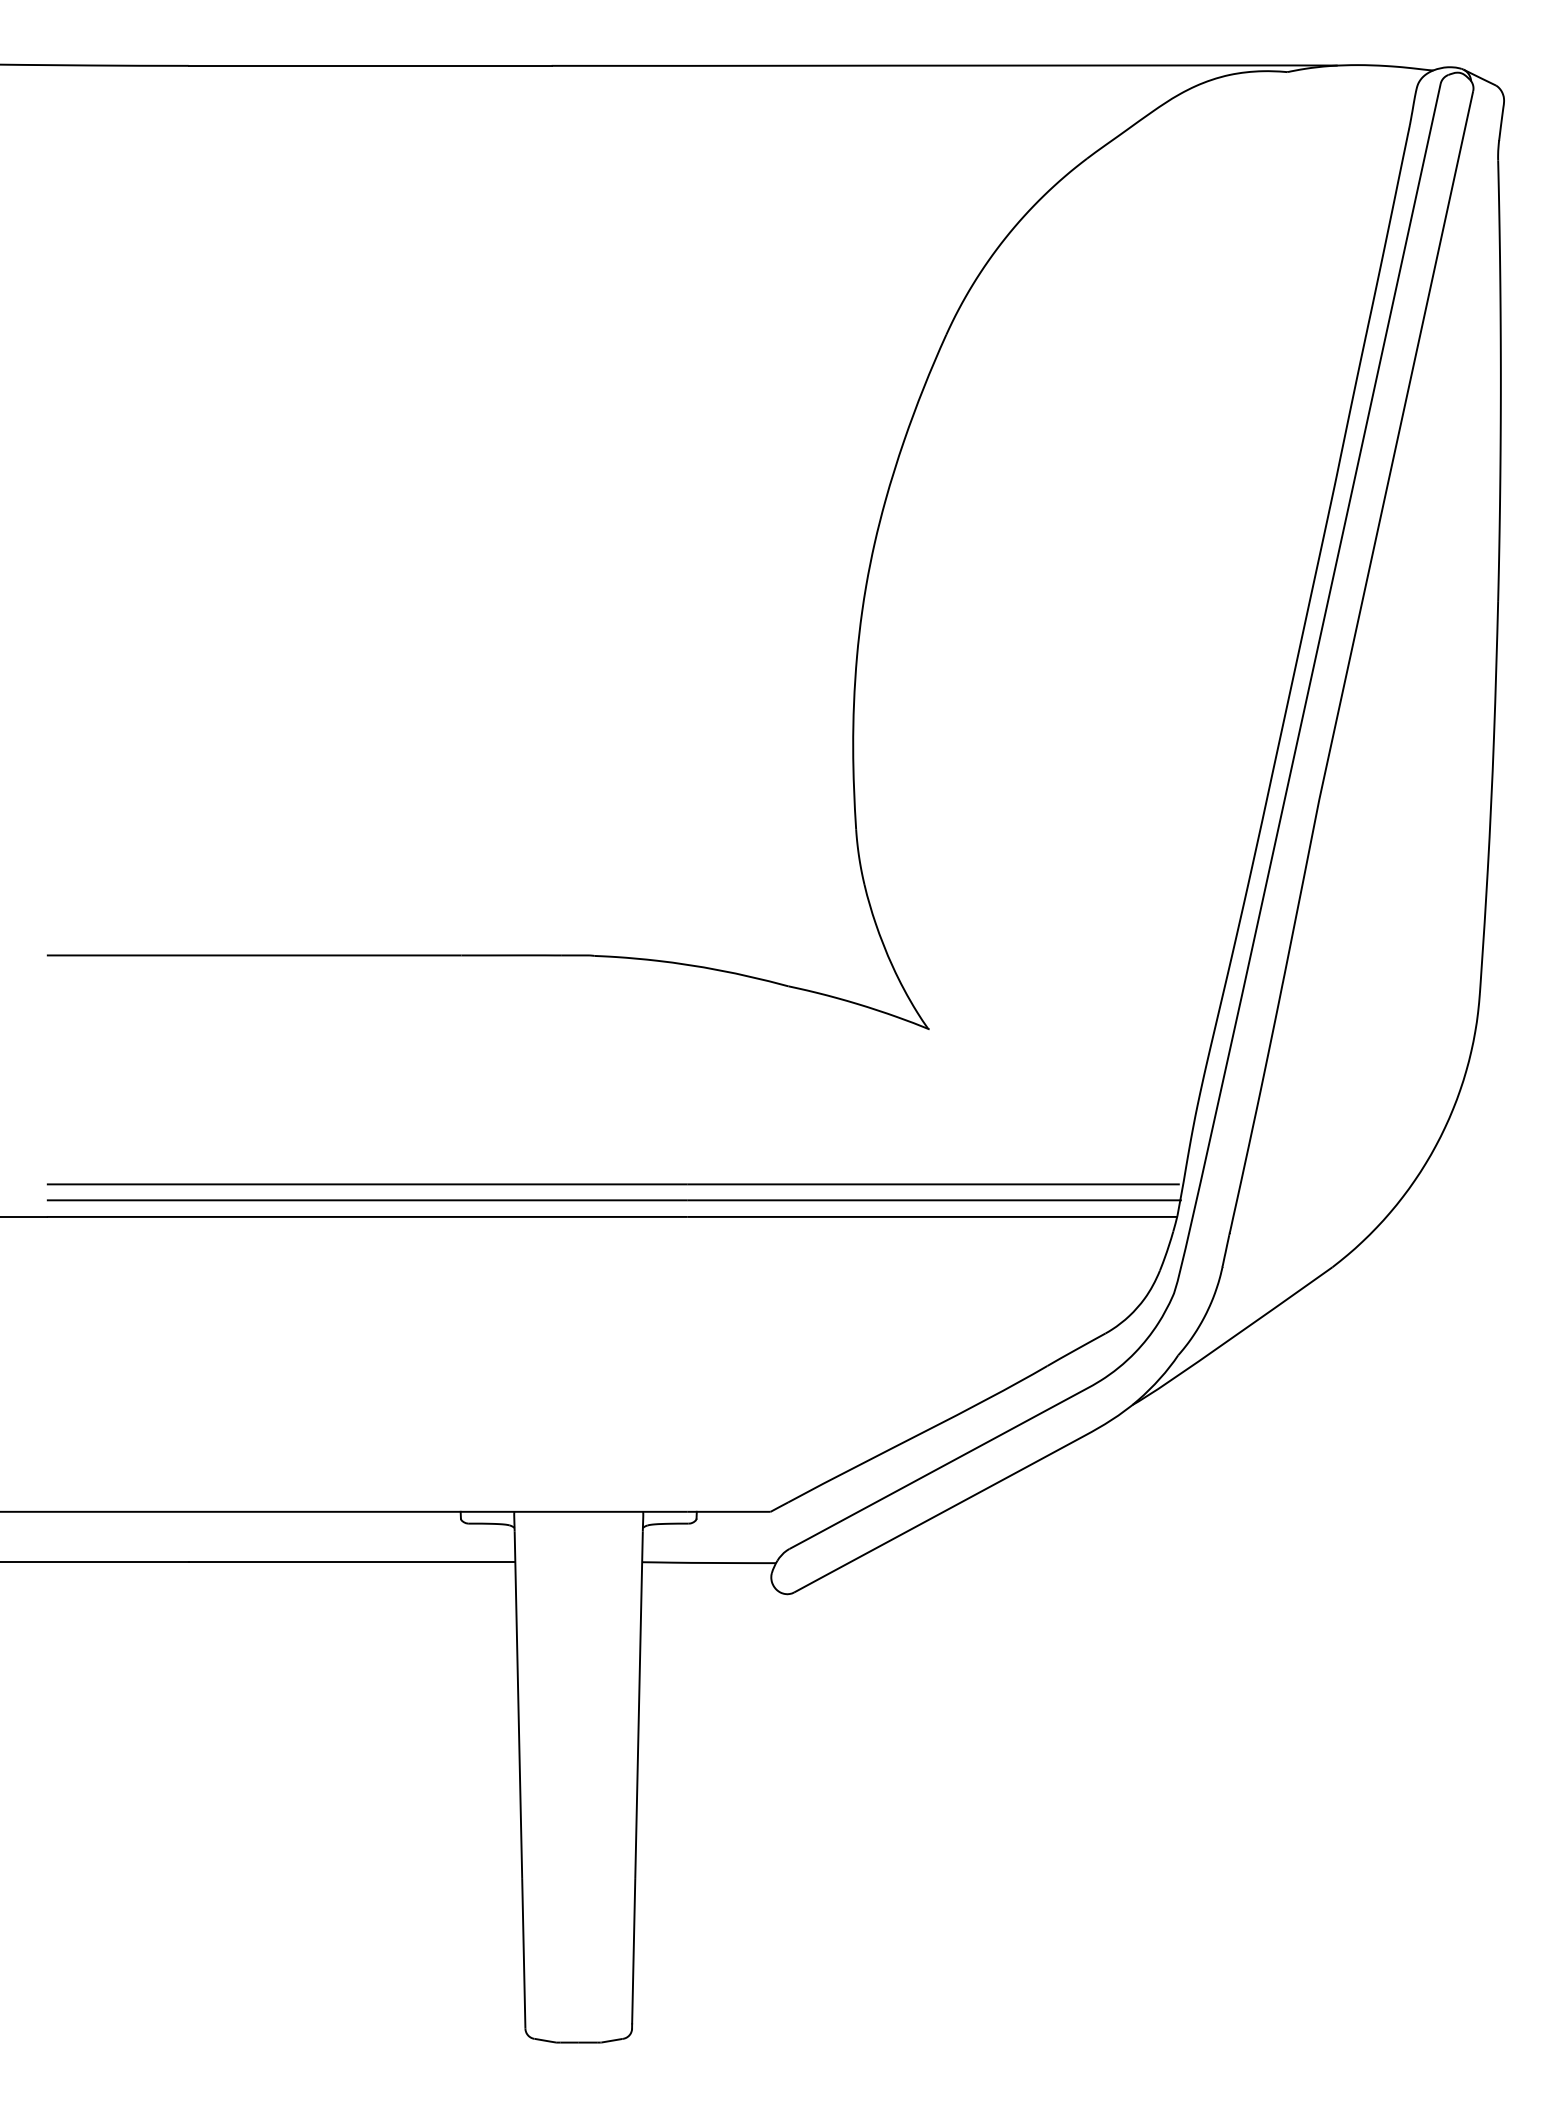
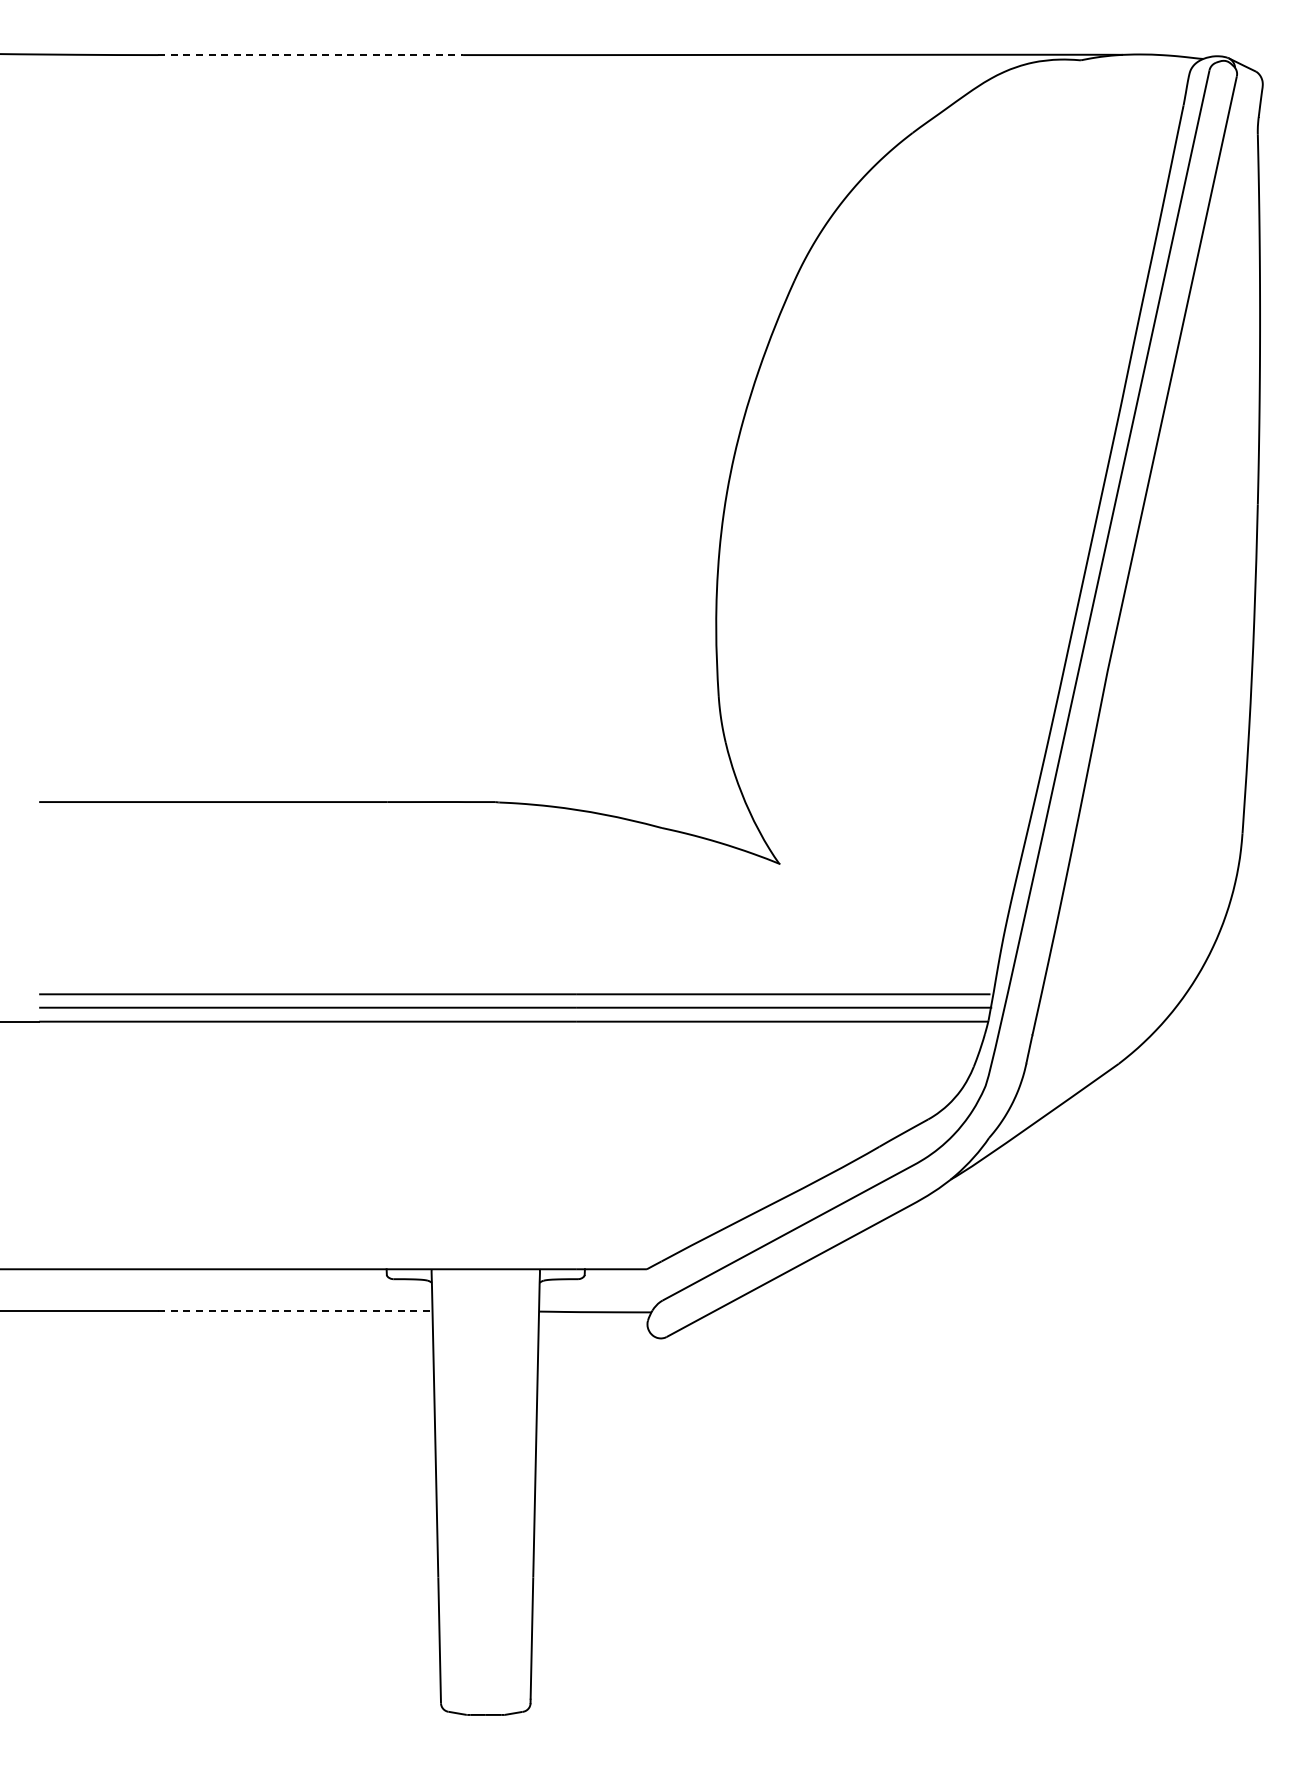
line: (371, 66) -> (311, 55), solid -> dashed
line: (352, 1562) -> (295, 1311), solid -> dashed

